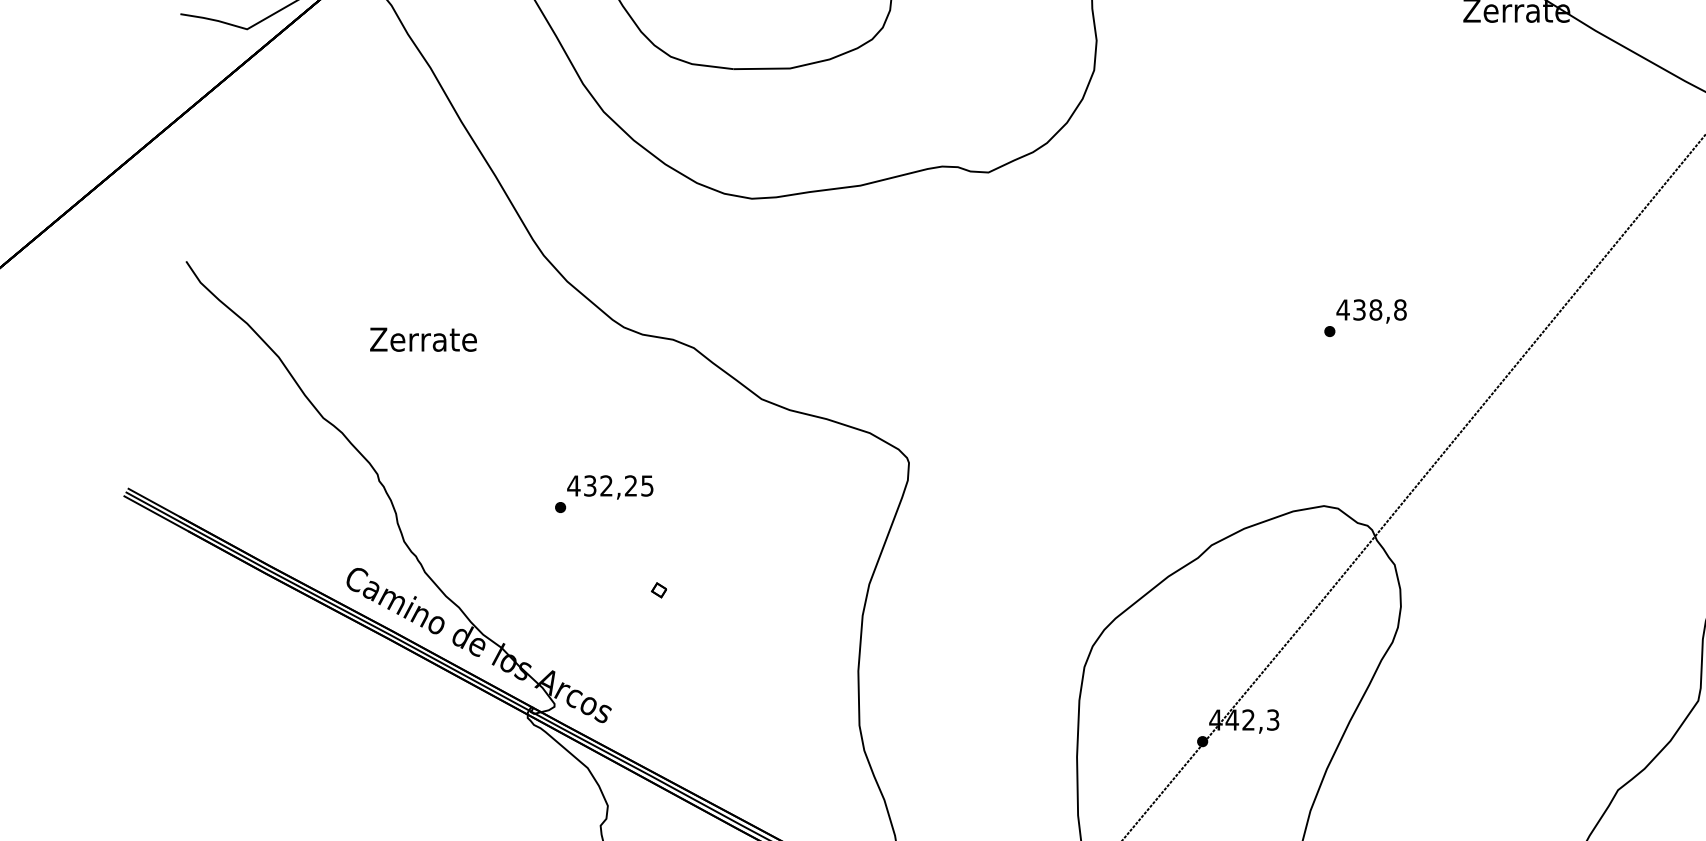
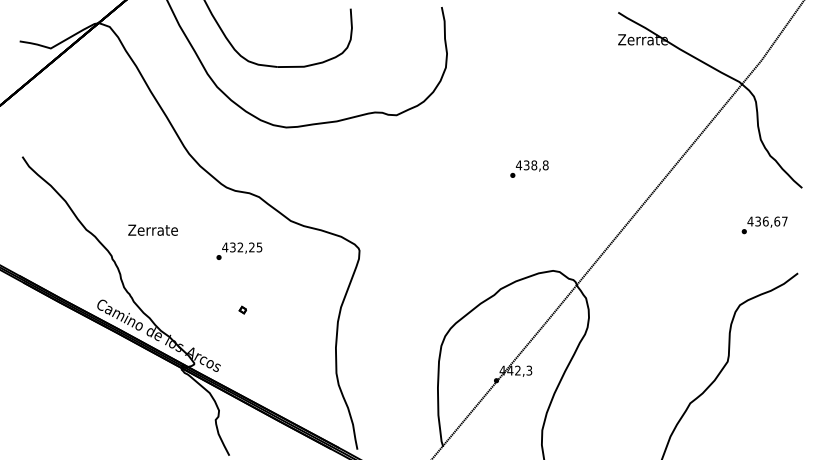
text: (1365, 316) -> (529, 168), moved
text: (422, 338) -> (152, 229), moved
text: (604, 492) -> (239, 250), moved

